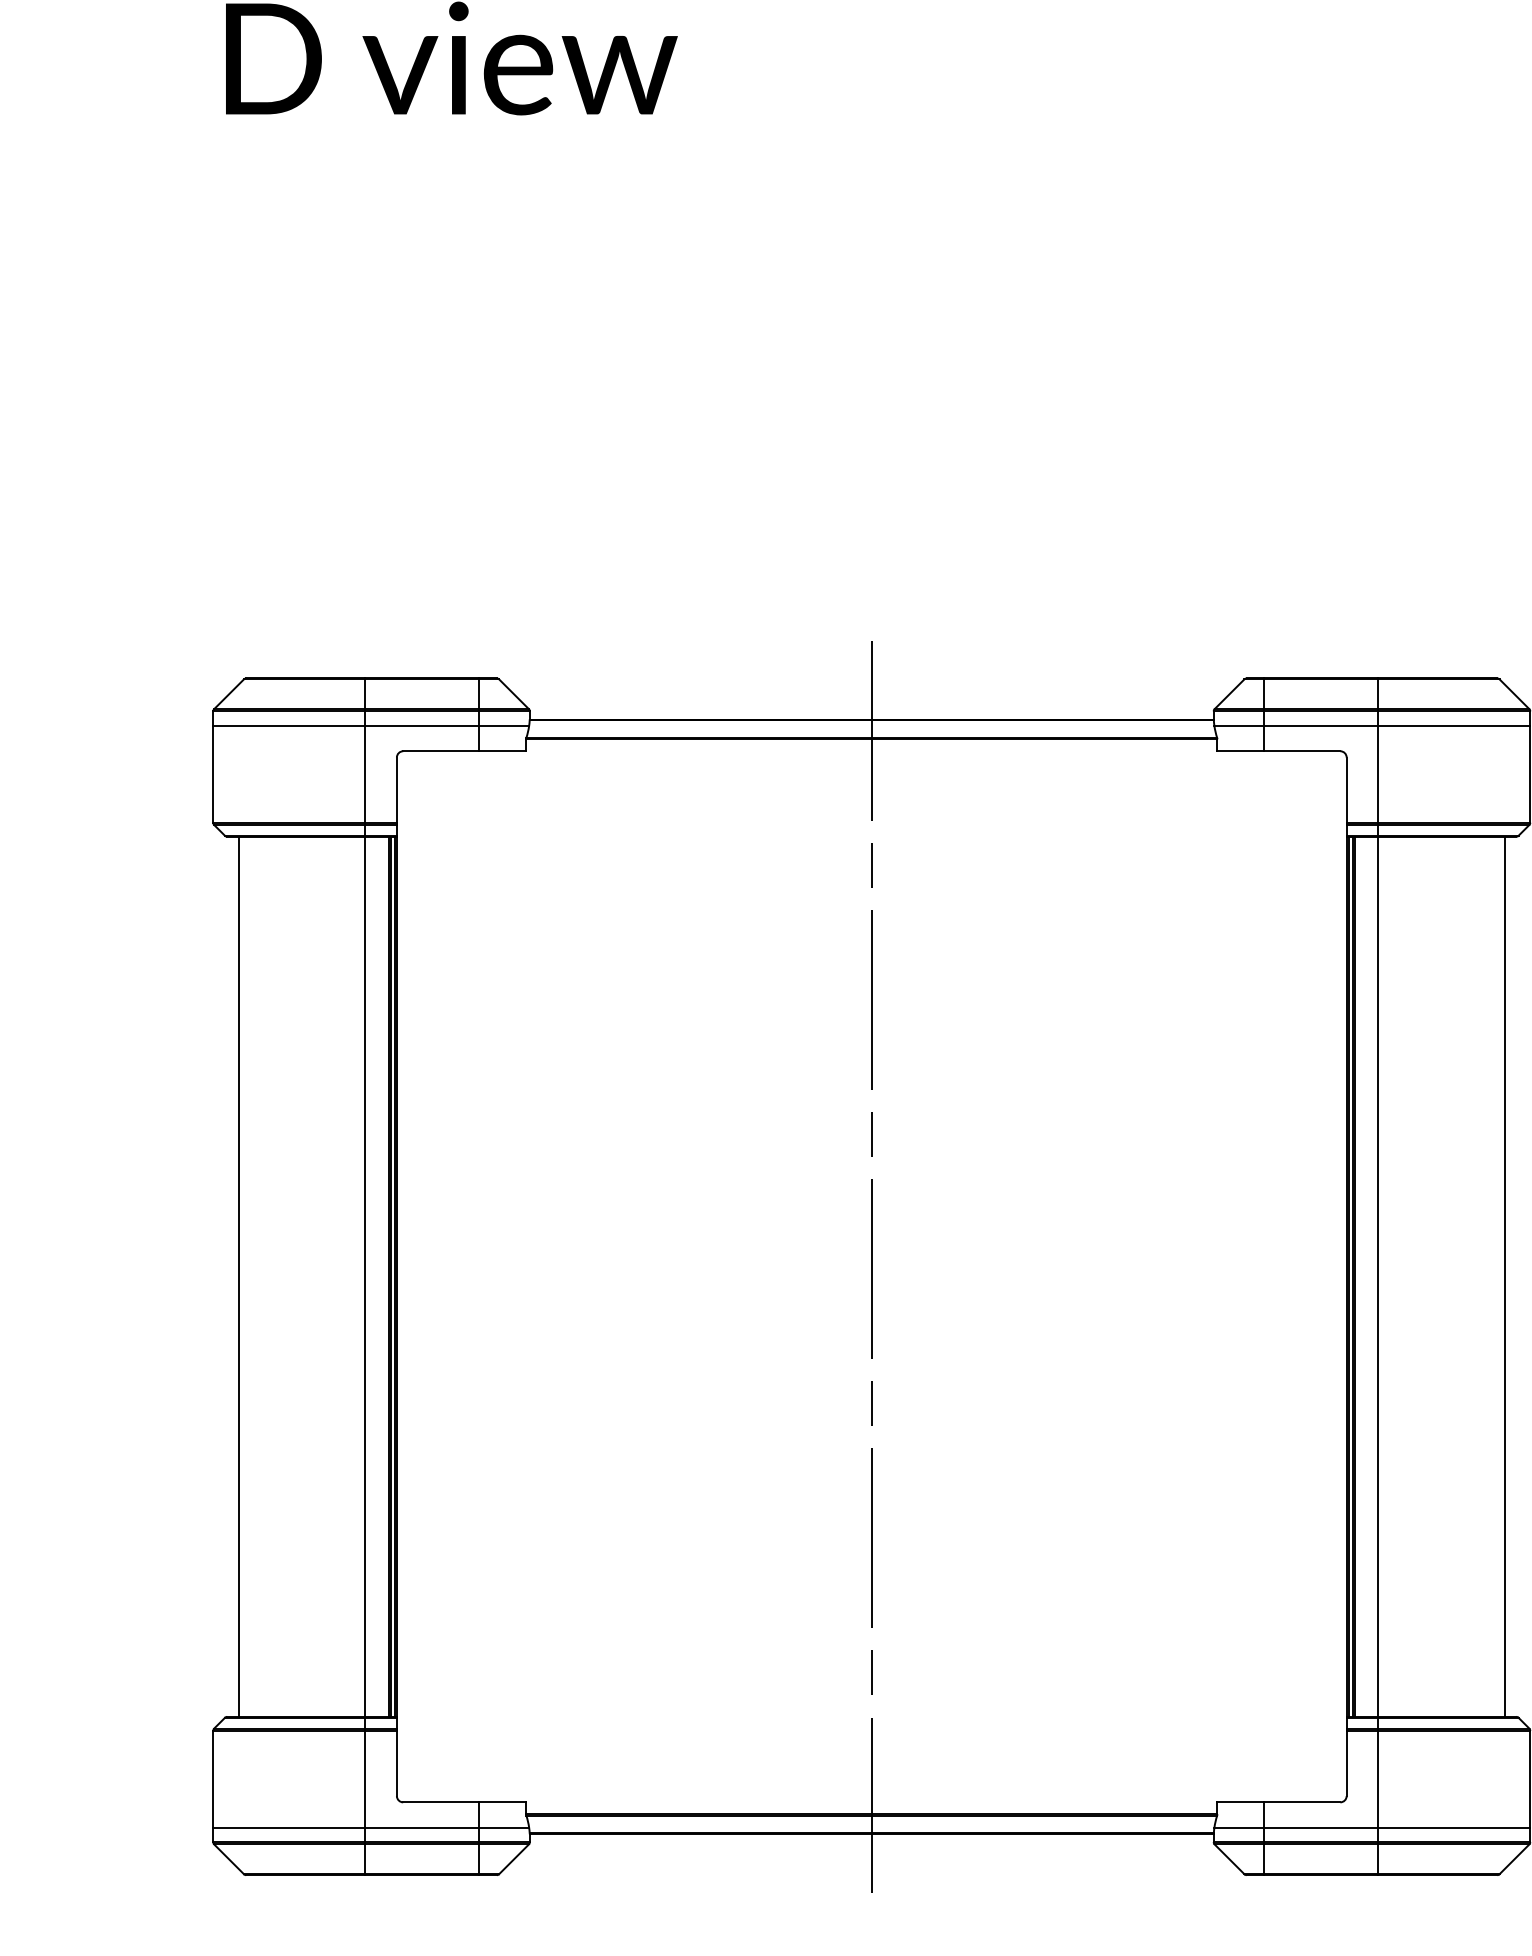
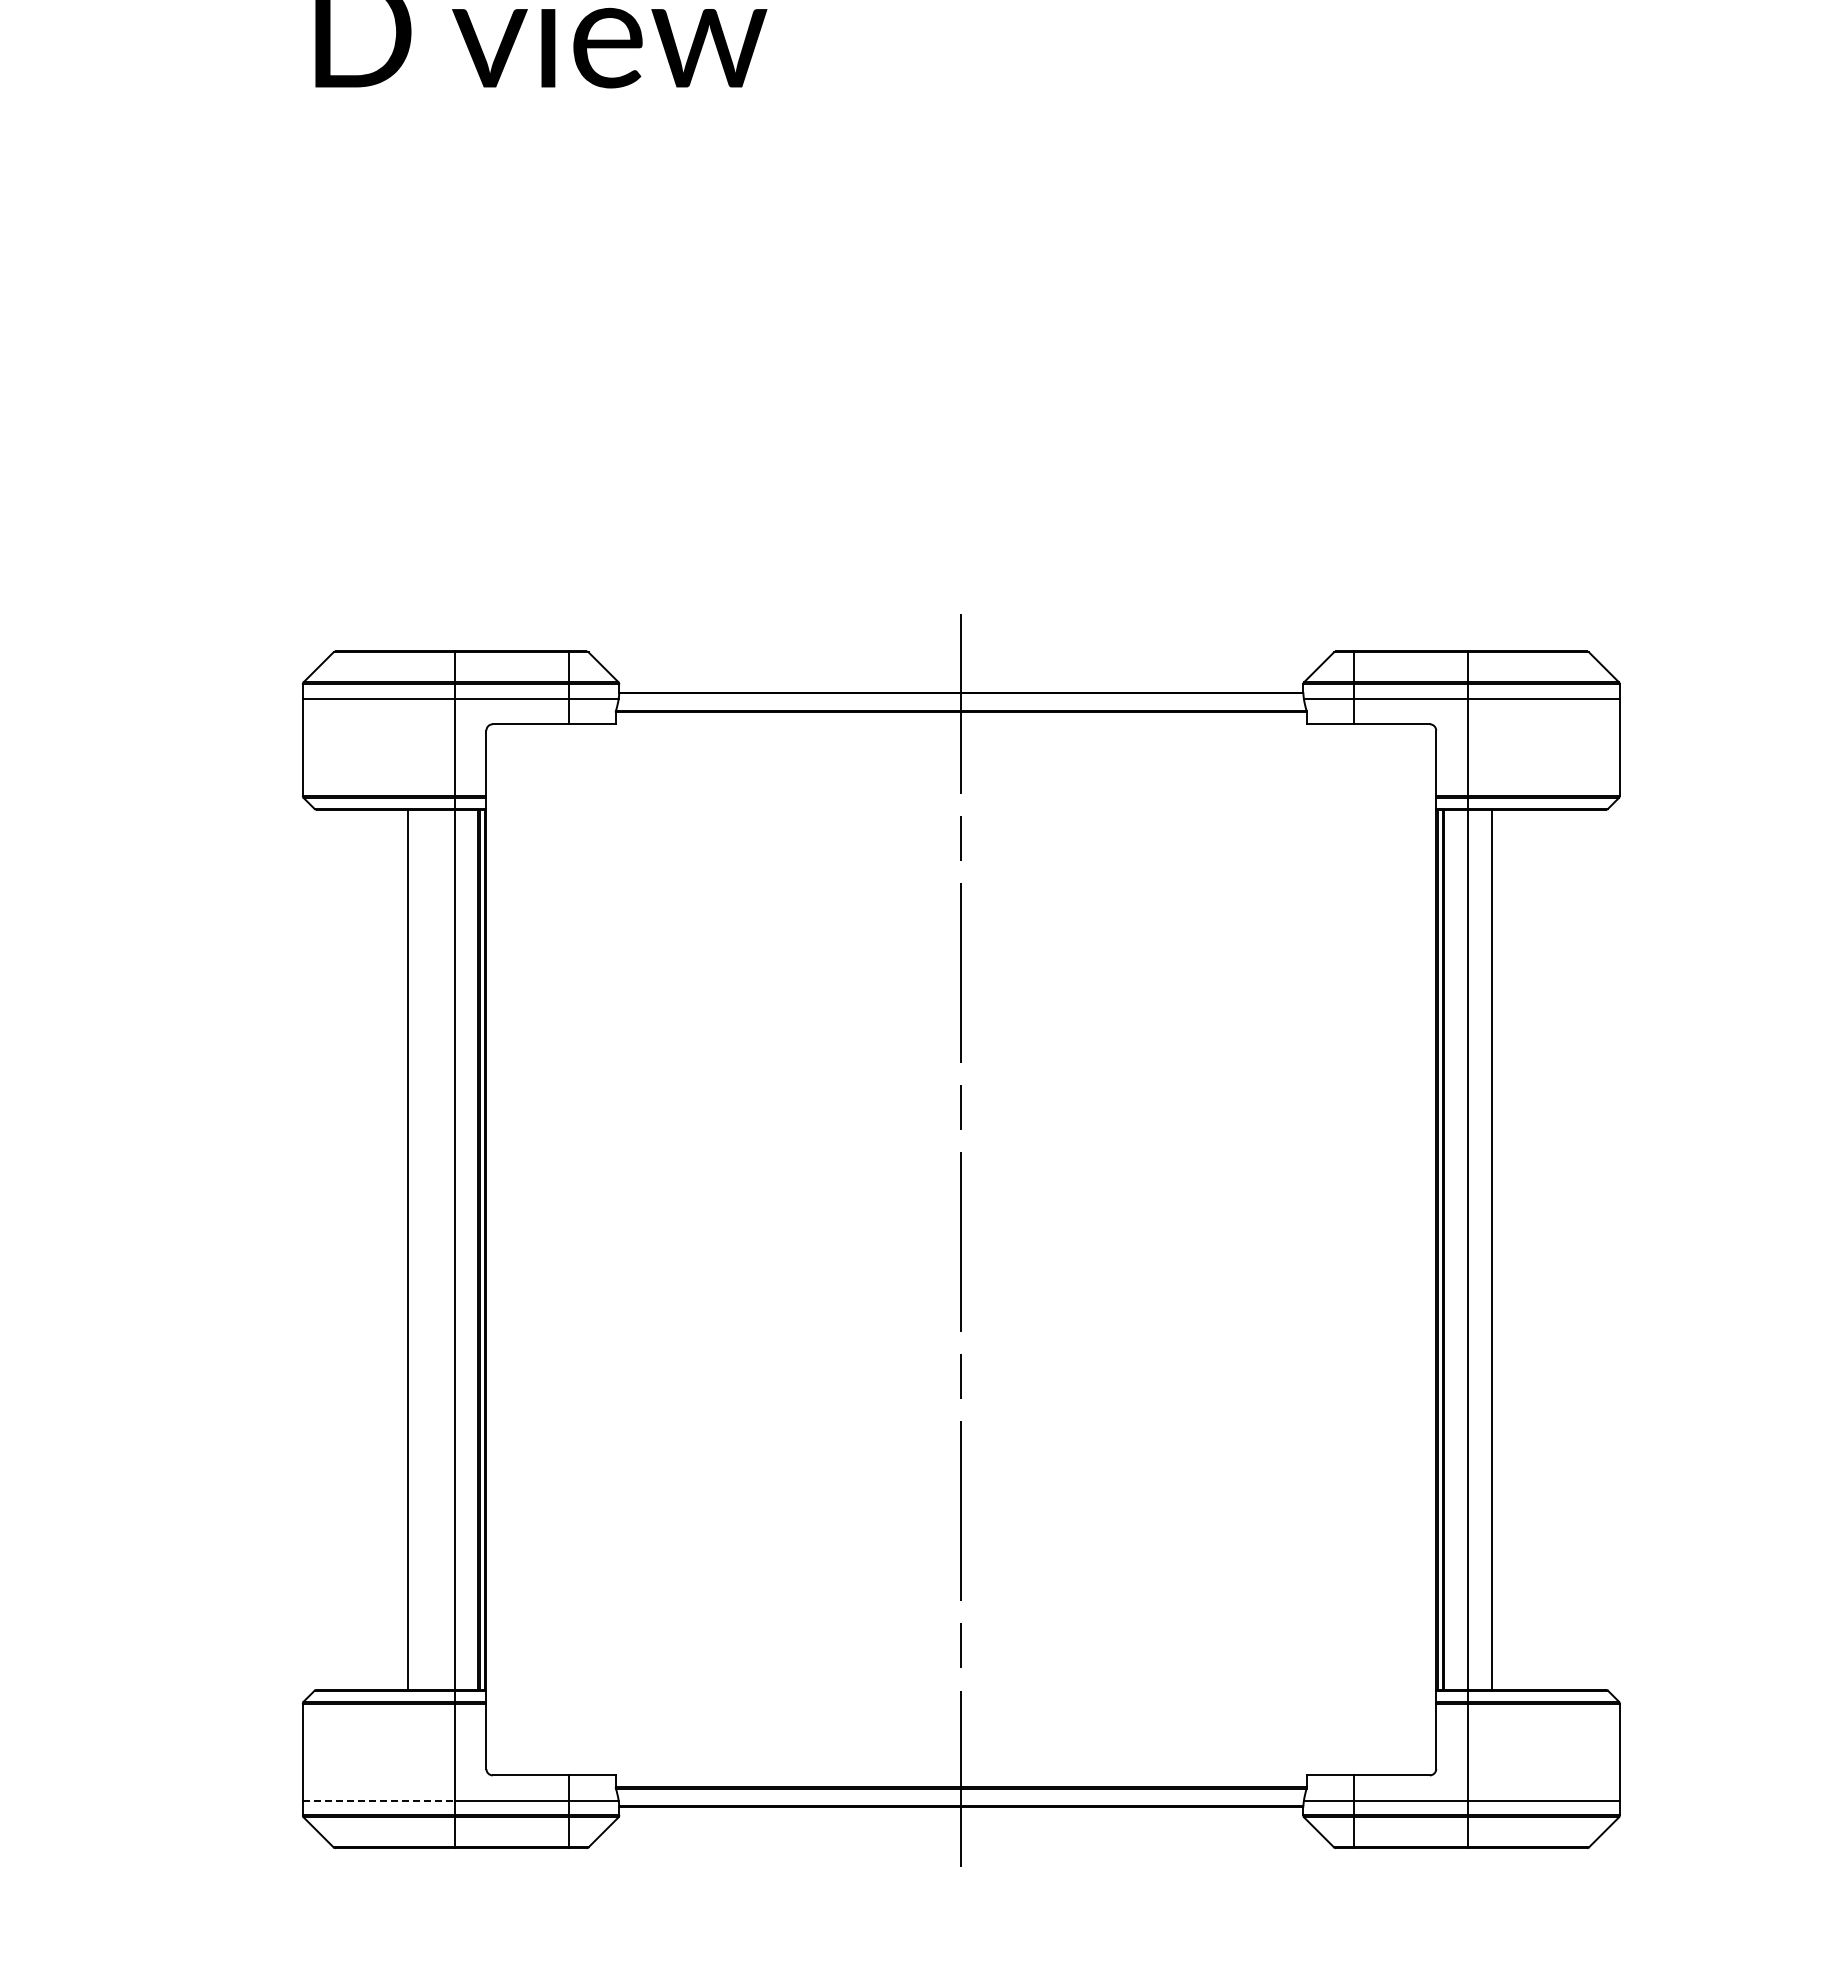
line: (238, 1276) -> (408, 1249), moved
line: (1504, 1276) -> (1491, 1249), moved
line: (288, 1827) -> (378, 1800), solid -> dashed

